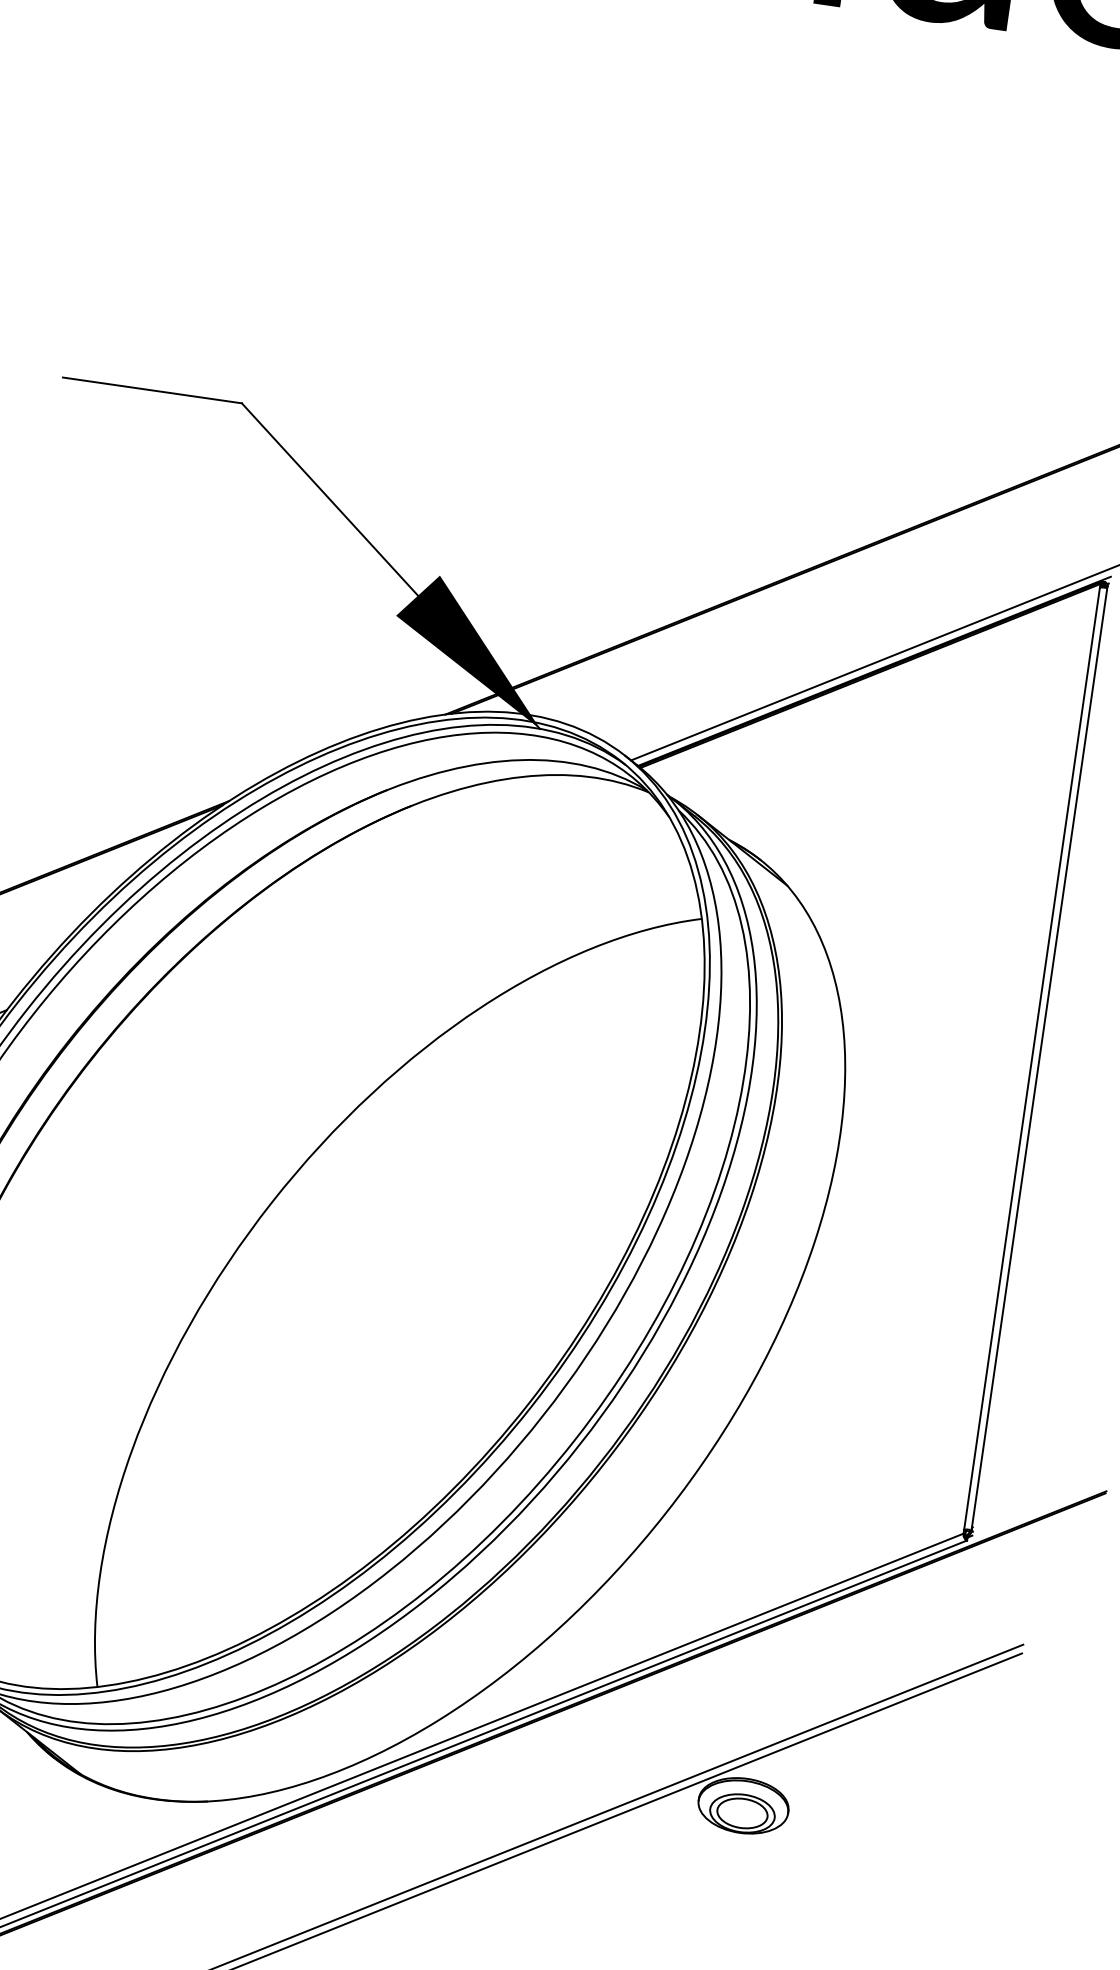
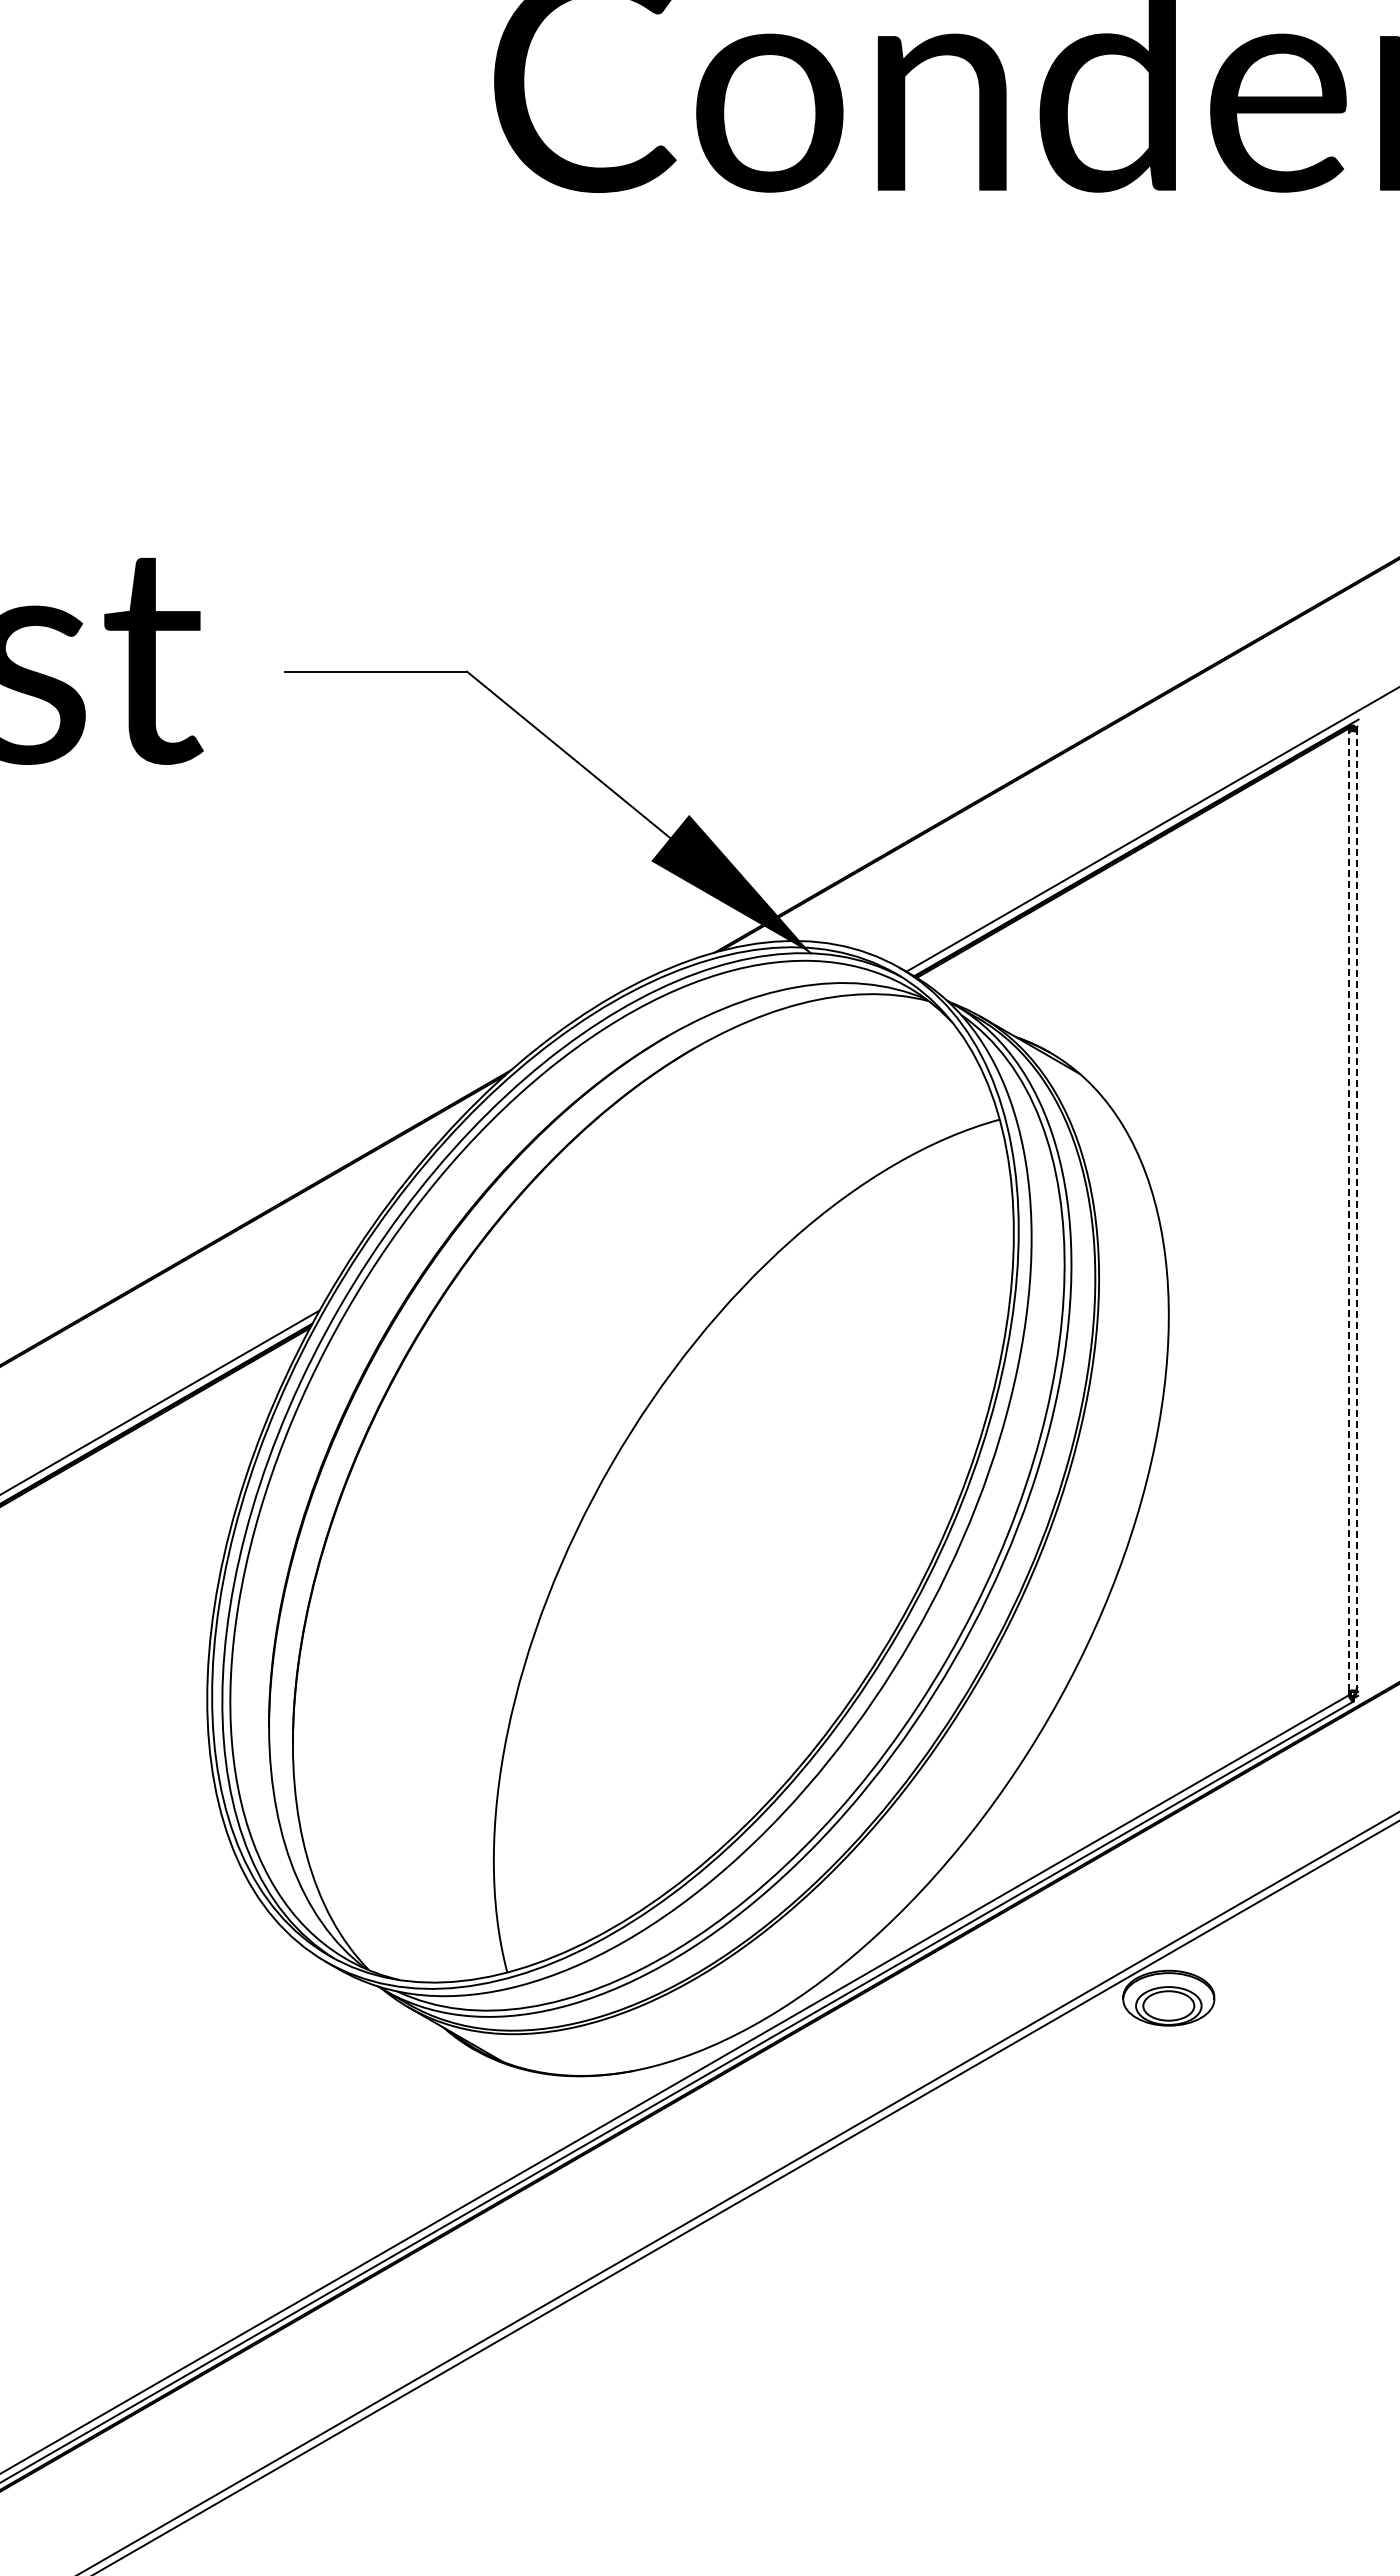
line: (1039, 1057) -> (1356, 1209), solid -> dashed
line: (1032, 1058) -> (1349, 1211), solid -> dashed

